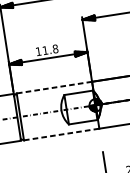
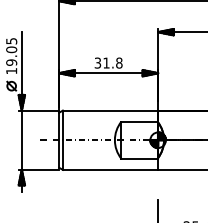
text: (38, 51) -> (97, 62), 11.8 -> 31.8
line: (54, 87) -> (110, 110), dashed -> solid
line: (61, 134) -> (110, 169), dashed -> solid

